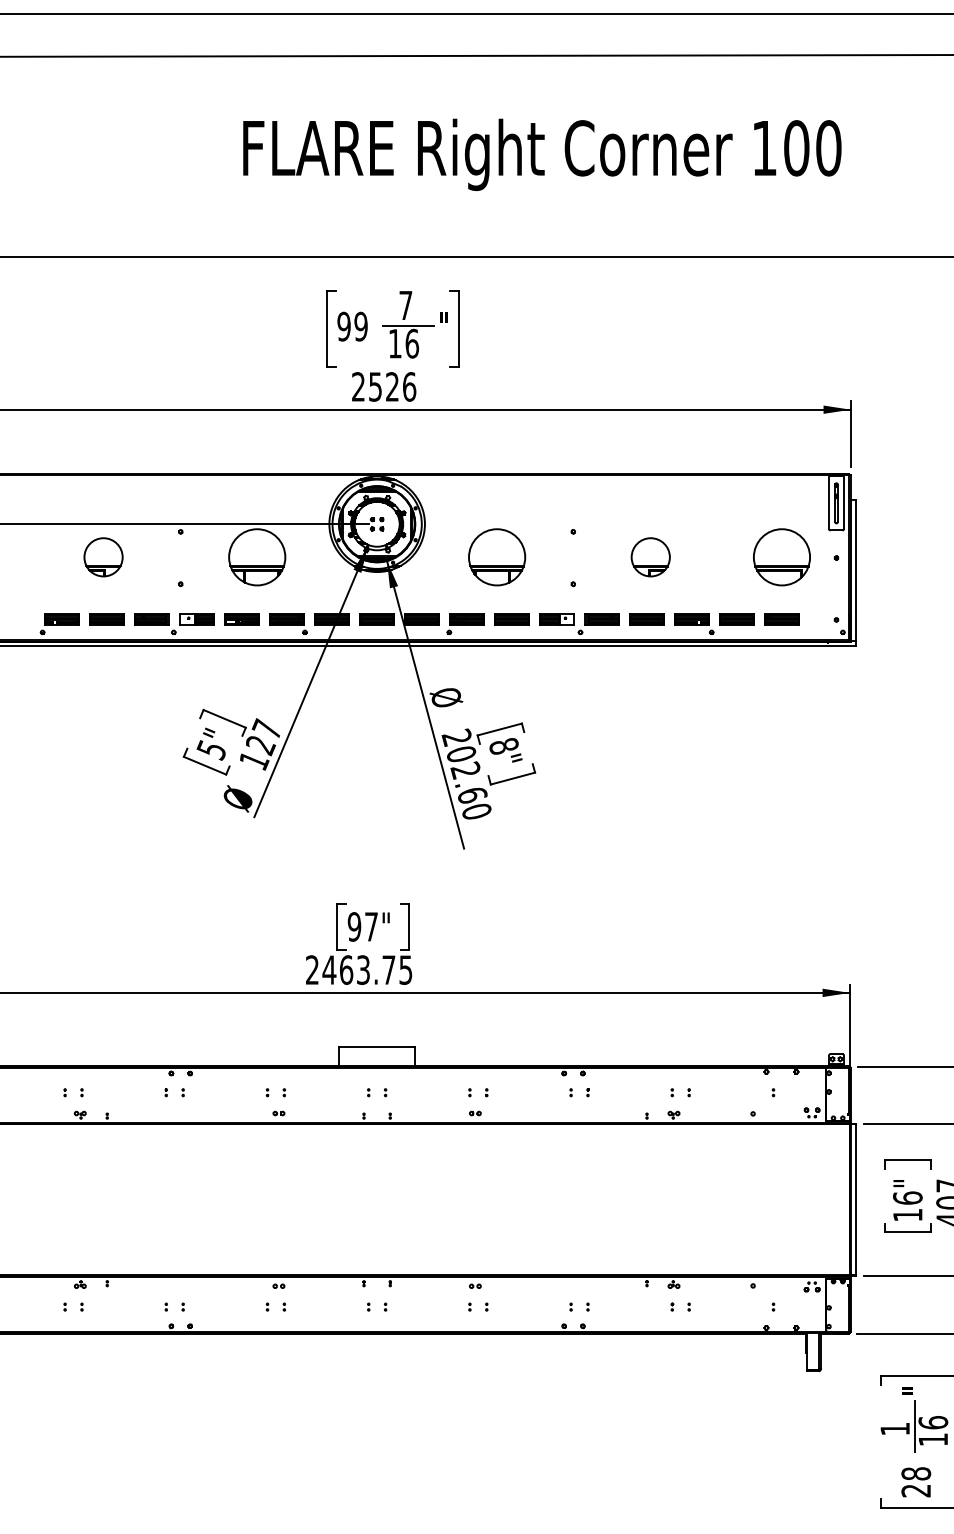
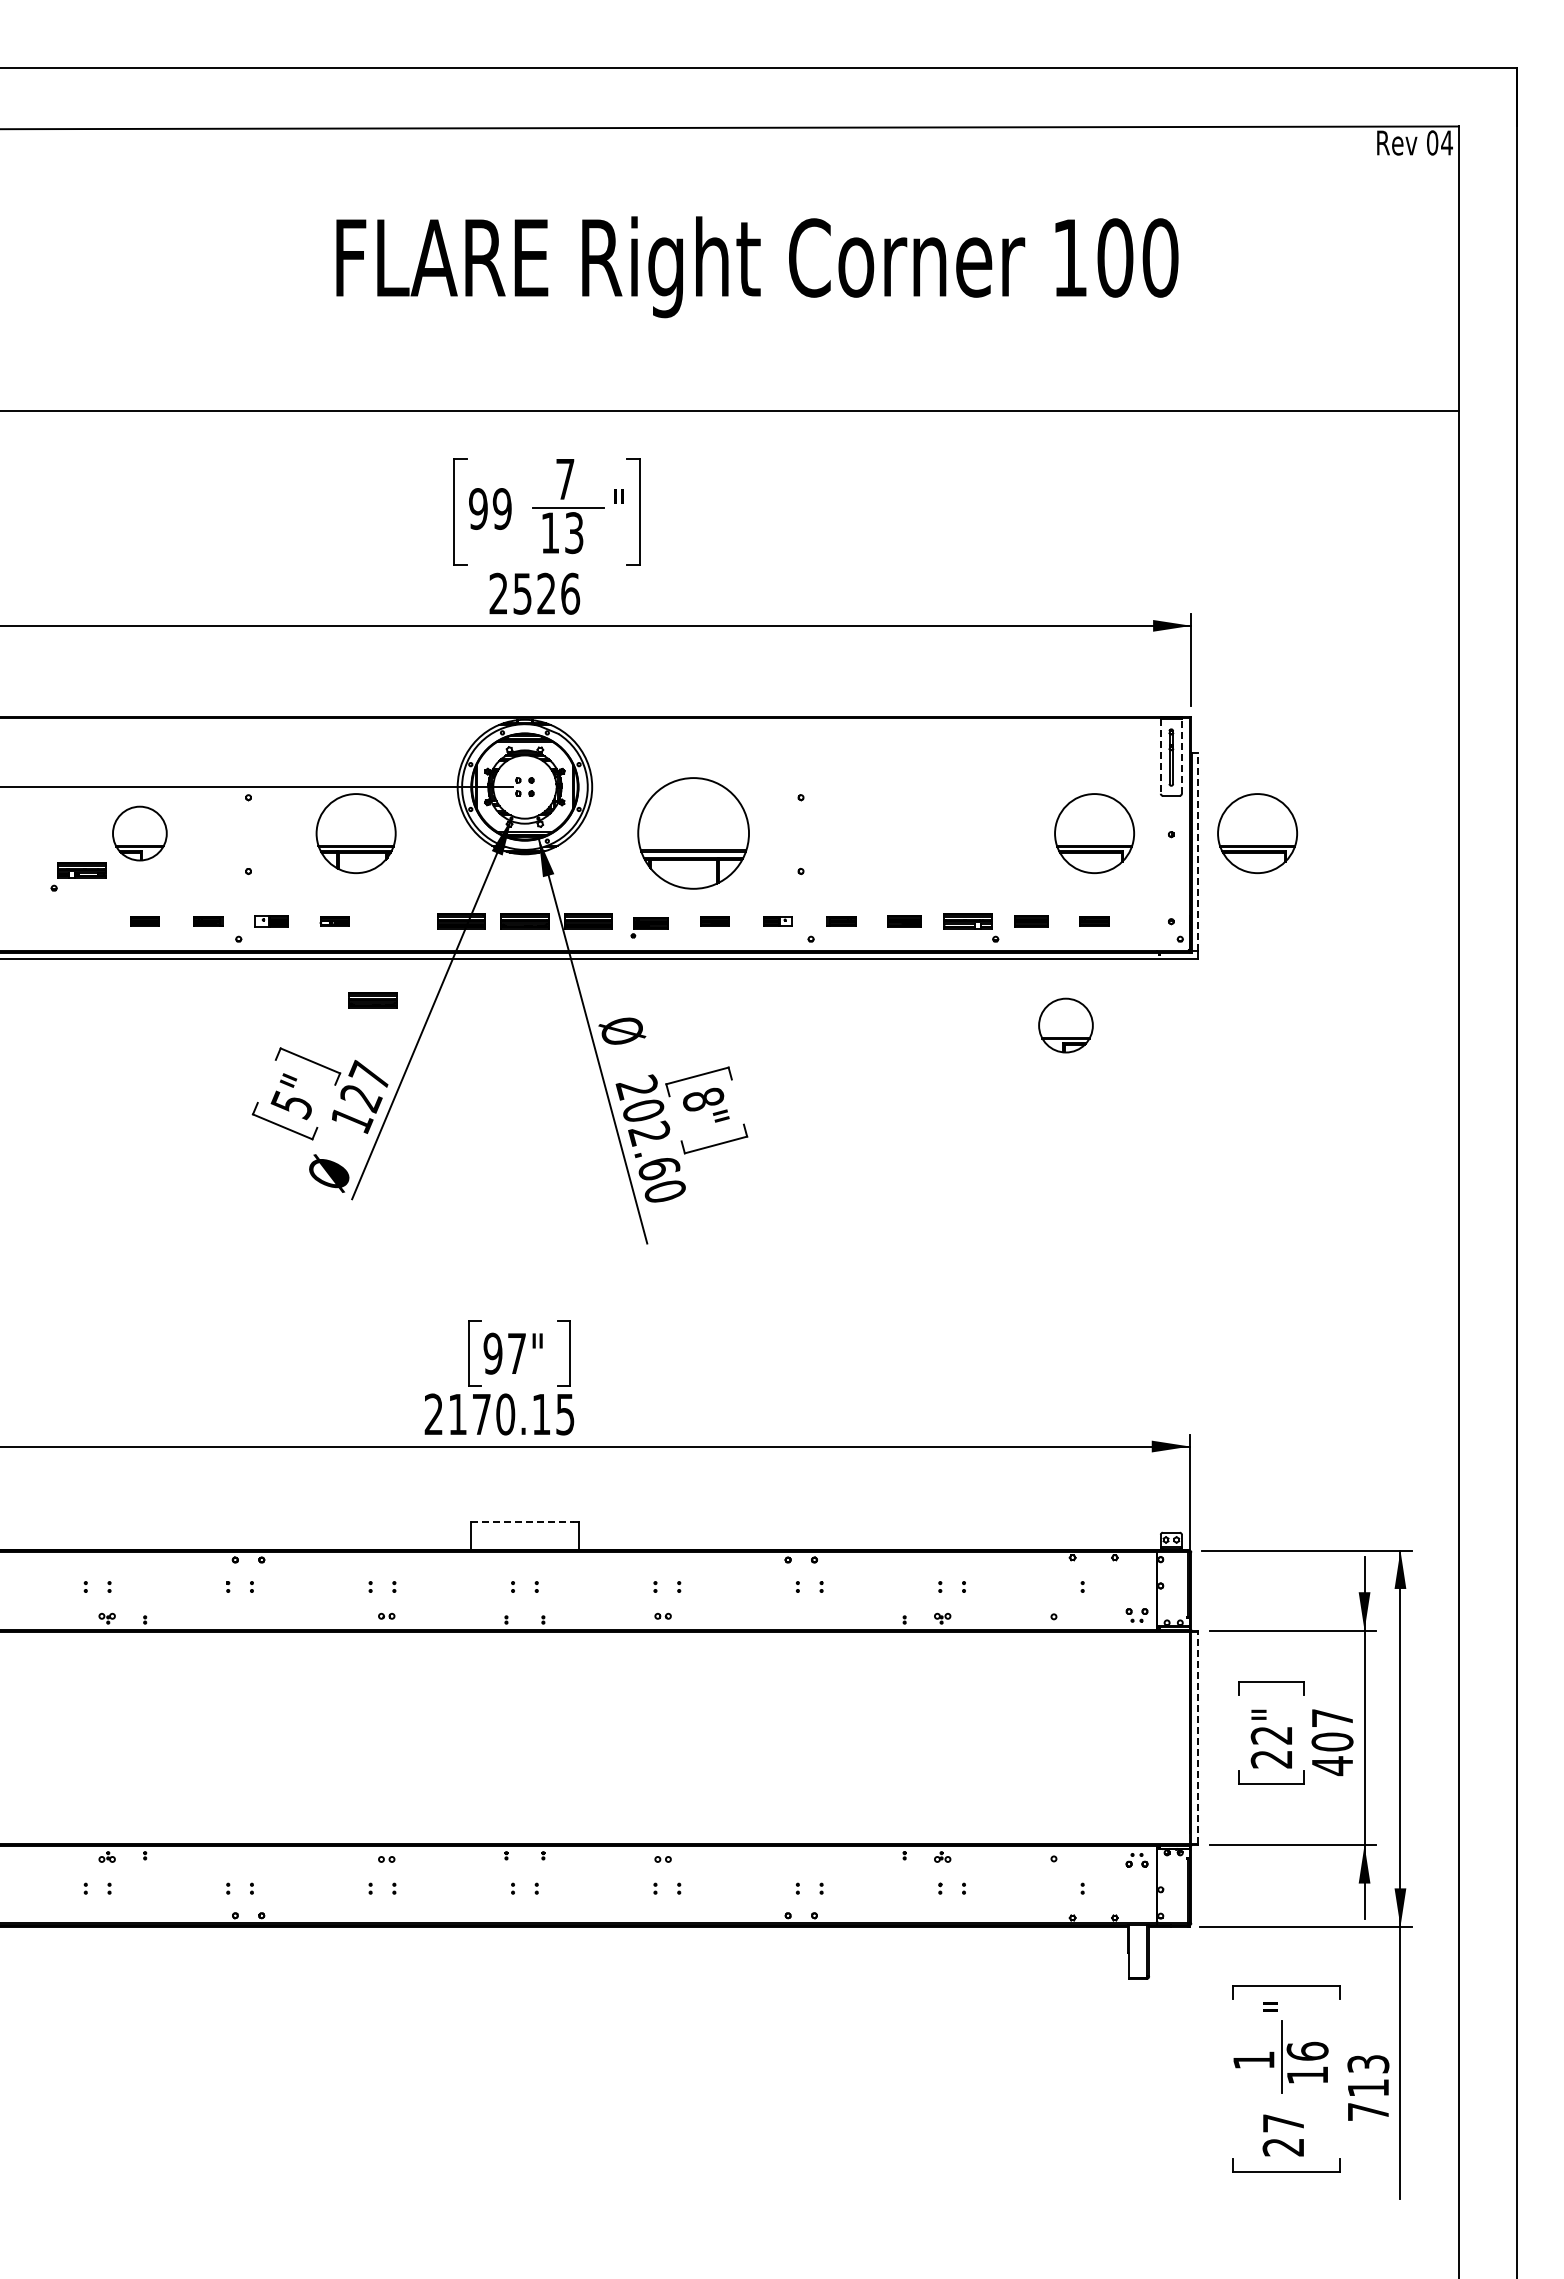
text: (412, 344) -> (574, 533), 16 -> 13
line: (843, 502) -> (1181, 756), solid -> dashed
line: (828, 503) -> (1160, 757), solid -> dashed
part: (496, 557) -> (693, 833), size x1.4
part: (650, 557) -> (1065, 1025), moved
part: (897, 557) -> (1257, 833), added
line: (855, 570) -> (1198, 851), solid -> dashed
part: (106, 619) -> (144, 921), size x0.6
part: (152, 619) -> (208, 921), size x0.6
part: (197, 619) -> (271, 921), size x0.7
part: (241, 619) -> (334, 921), size x0.6
part: (511, 619) -> (714, 921), size x0.6
part: (556, 619) -> (777, 921), size x0.6
part: (602, 619) -> (841, 921), size x0.6
part: (646, 619) -> (904, 921), size x0.7
part: (737, 619) -> (1031, 921), size x0.7
part: (781, 619) -> (1094, 921), size x0.6
part: (59, 624) -> (78, 876), moved
part: (288, 624) -> (400, 927), removed
part: (465, 624) -> (649, 927), size x0.7
part: (268, 675) -> (372, 1000), added
text: (358, 970) -> (498, 1414), 2463.75 -> 2170.15
line: (375, 1046) -> (522, 1522), solid -> dashed
line: (855, 1199) -> (1198, 1737), solid -> dashed
text: (907, 1206) -> (1271, 1746), 16" -> 22"
text: (916, 1473) -> (1283, 2123), 28 -> 27

